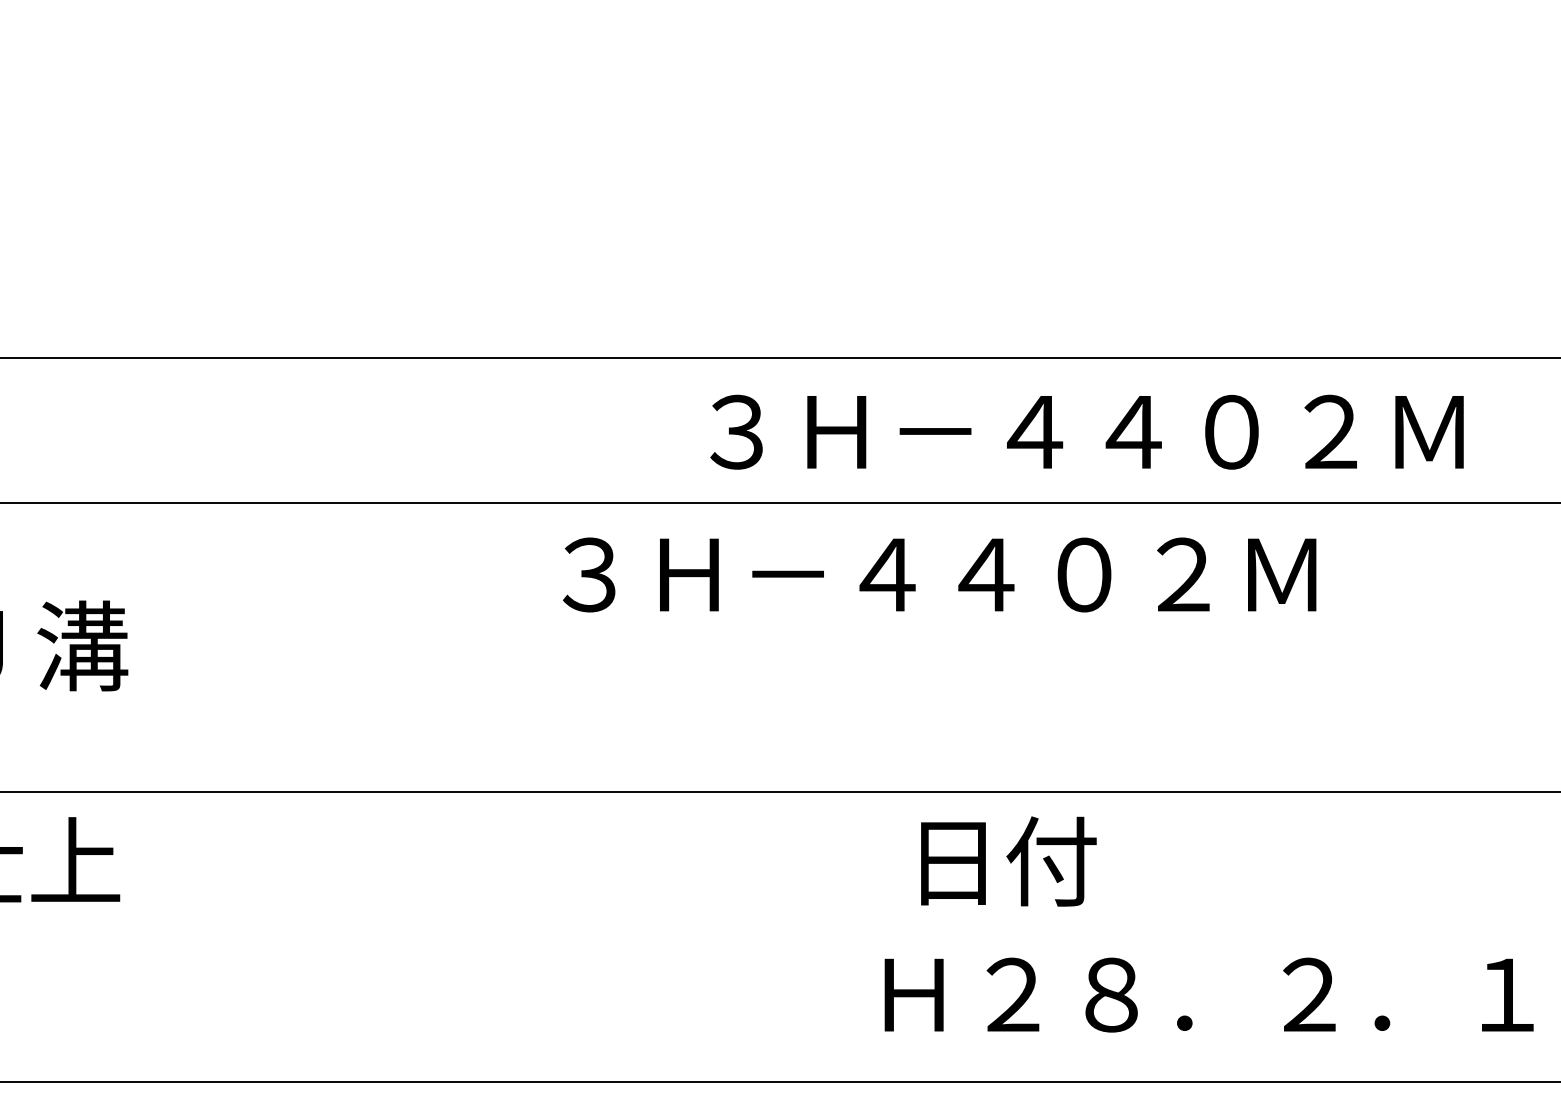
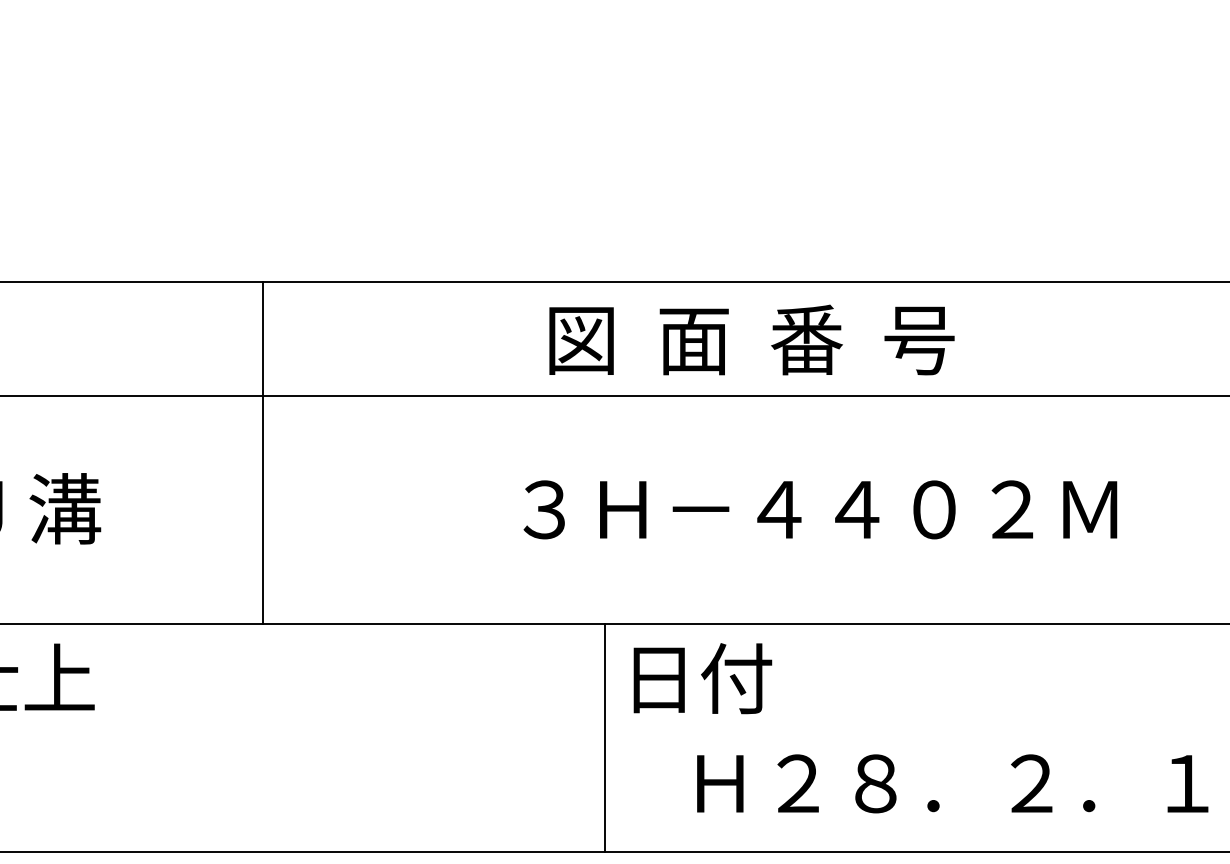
text: (1080, 431) -> (851, 339), ３Ｈ－４４０２Ｍ -> 図  面  番  号
line: (334, 574) -> (263, 452), added
text: (939, 574) -> (820, 509), moved
text: (1008, 861) -> (702, 678), moved
line: (768, 937) -> (605, 738), added

